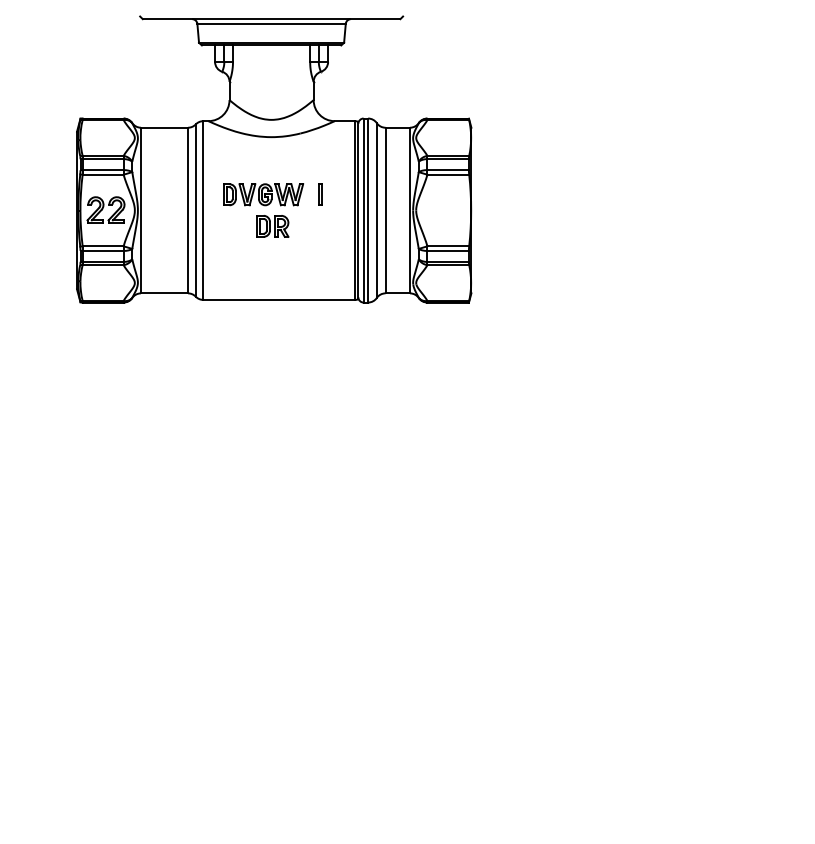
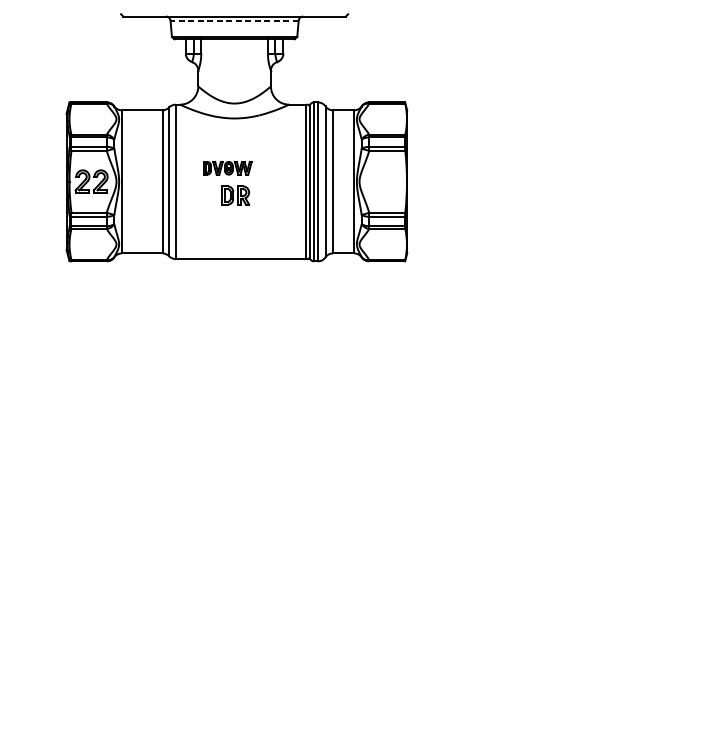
line: (271, 23) -> (234, 20), solid -> dashed
part: (263, 194) -> (227, 168), size x0.7
line: (319, 194) -> (275, 168), removed

